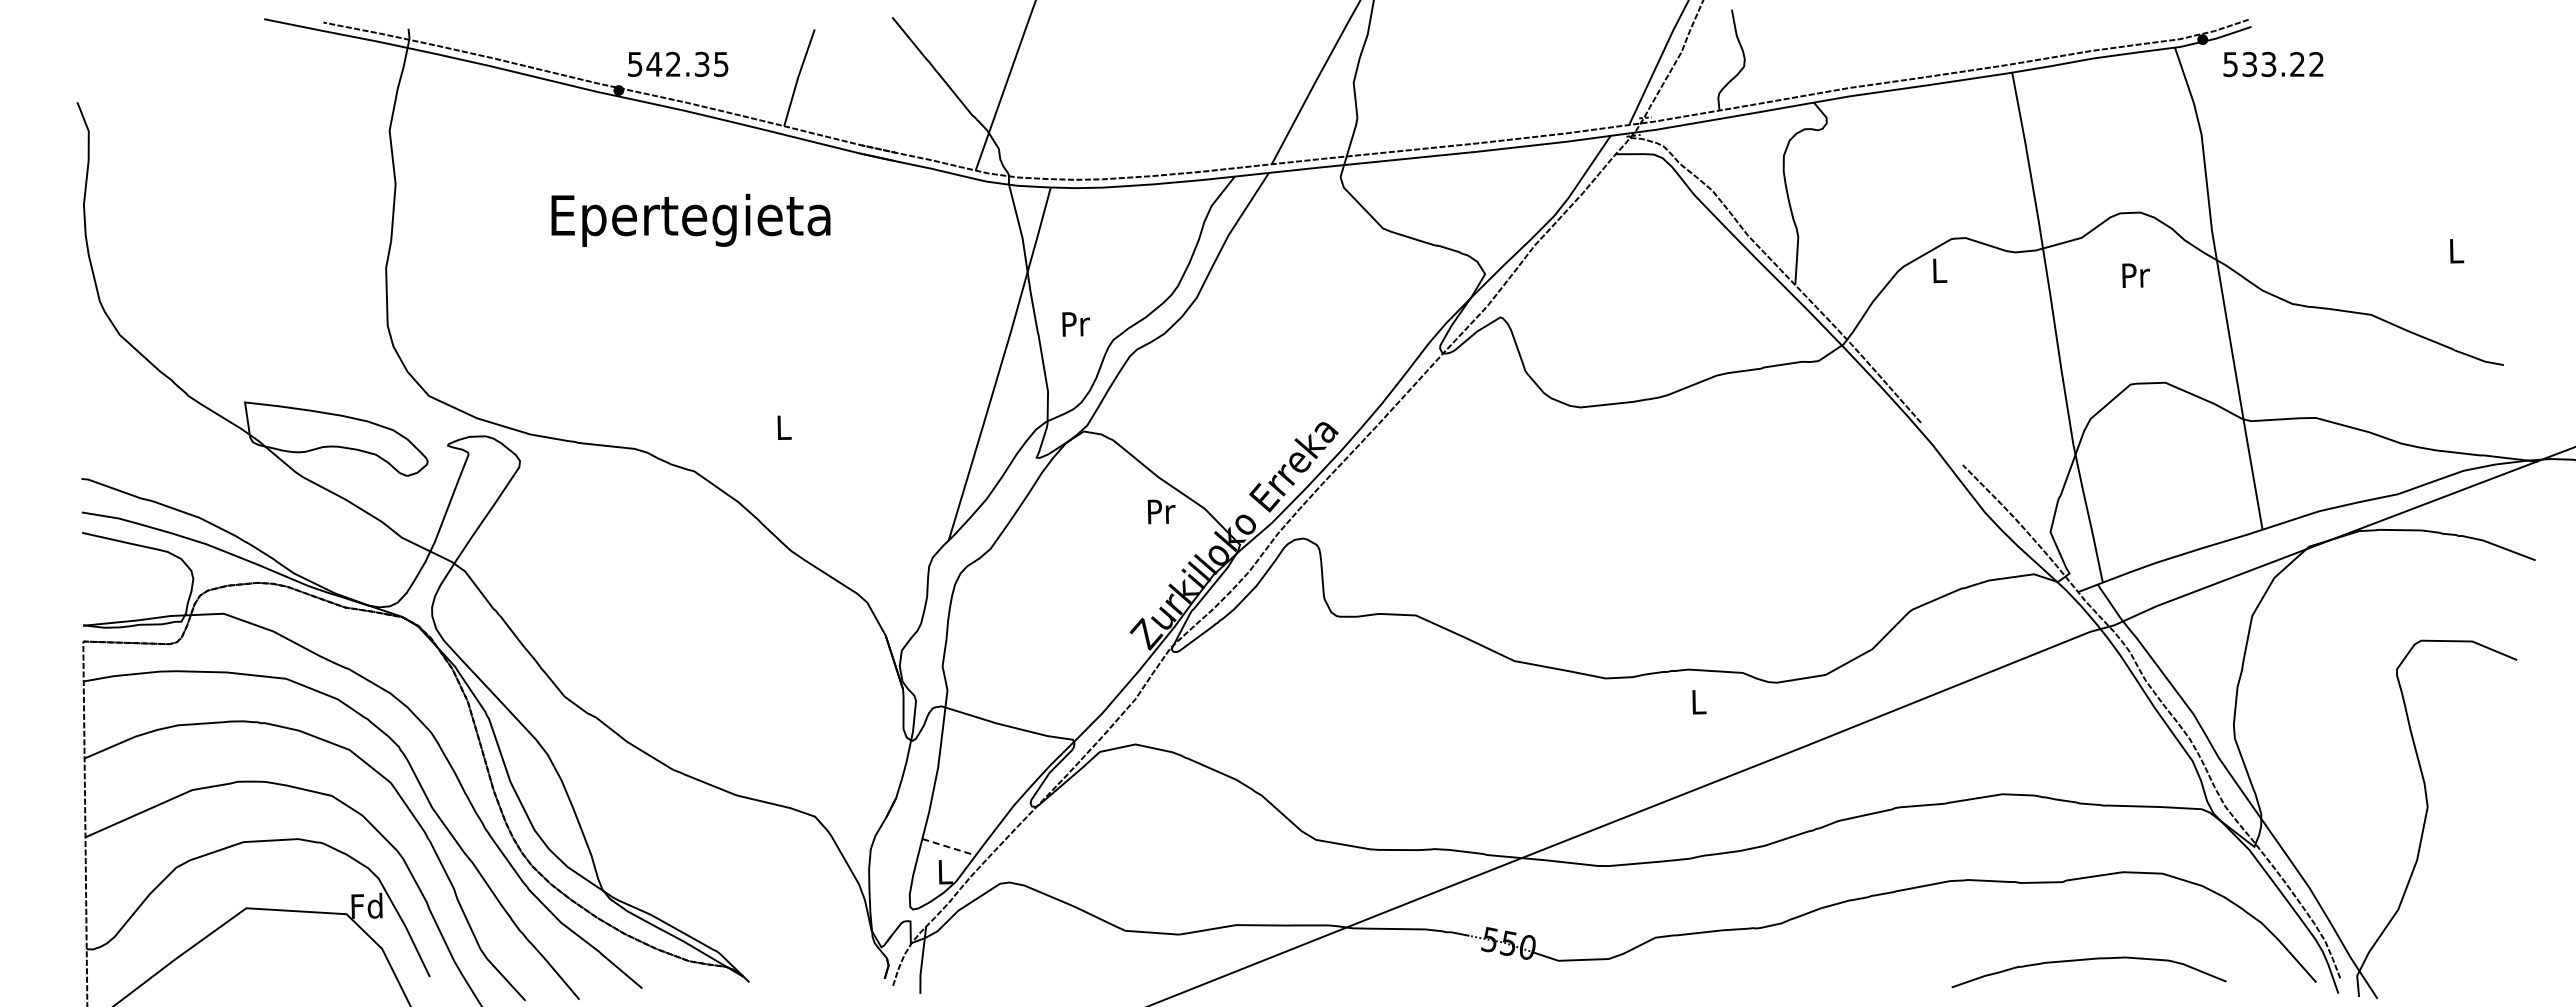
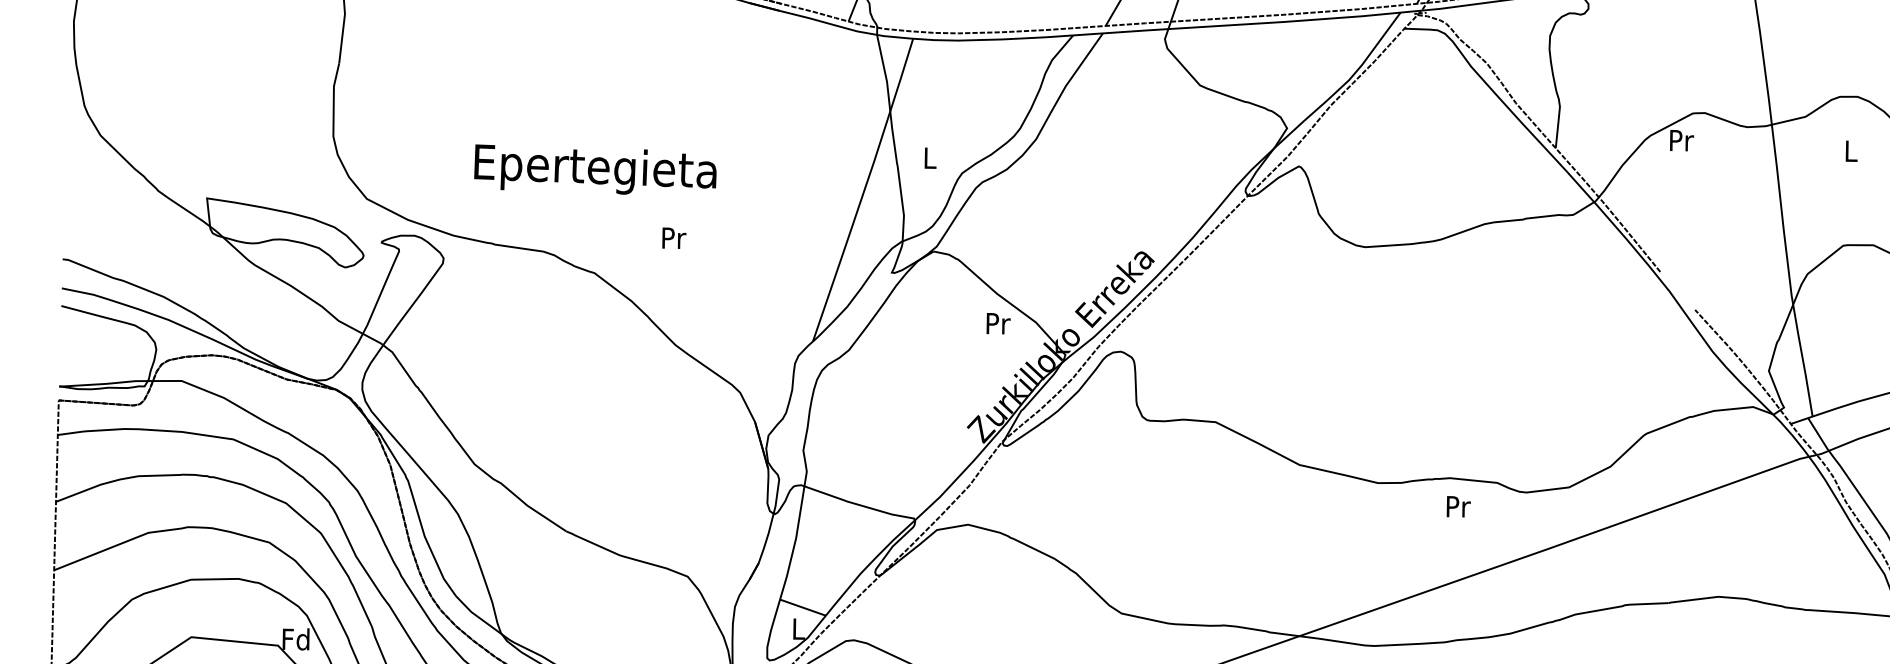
text: (690, 219) -> (595, 169), moved
text: (1939, 270) -> (1681, 140), L -> Pr
text: (2135, 275) -> (1851, 151), Pr -> L
text: (1075, 324) -> (930, 158), Pr -> L
text: (784, 427) -> (674, 238), L -> Pr
text: (1699, 702) -> (1458, 507), L -> Pr
line: (949, 847) -> (803, 607), dashed -> solid

